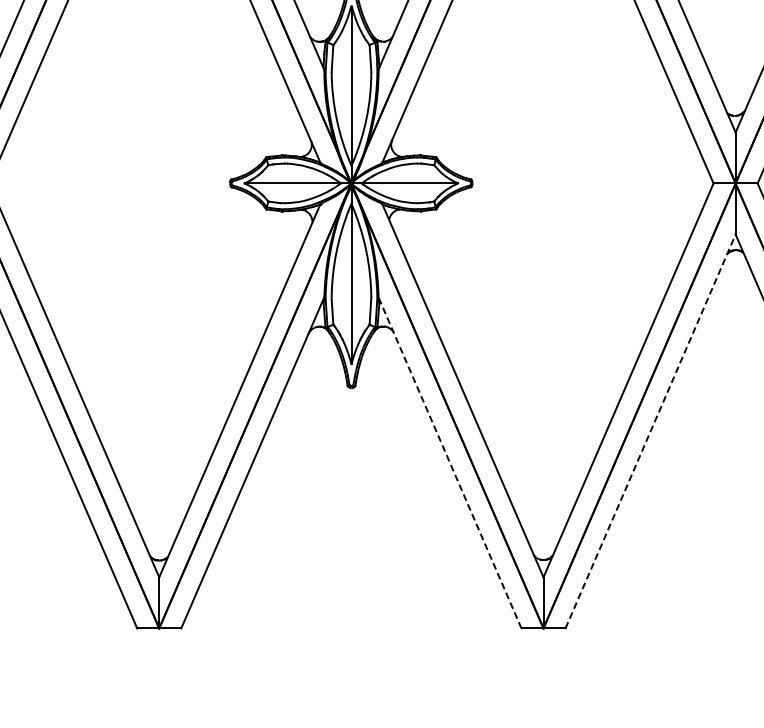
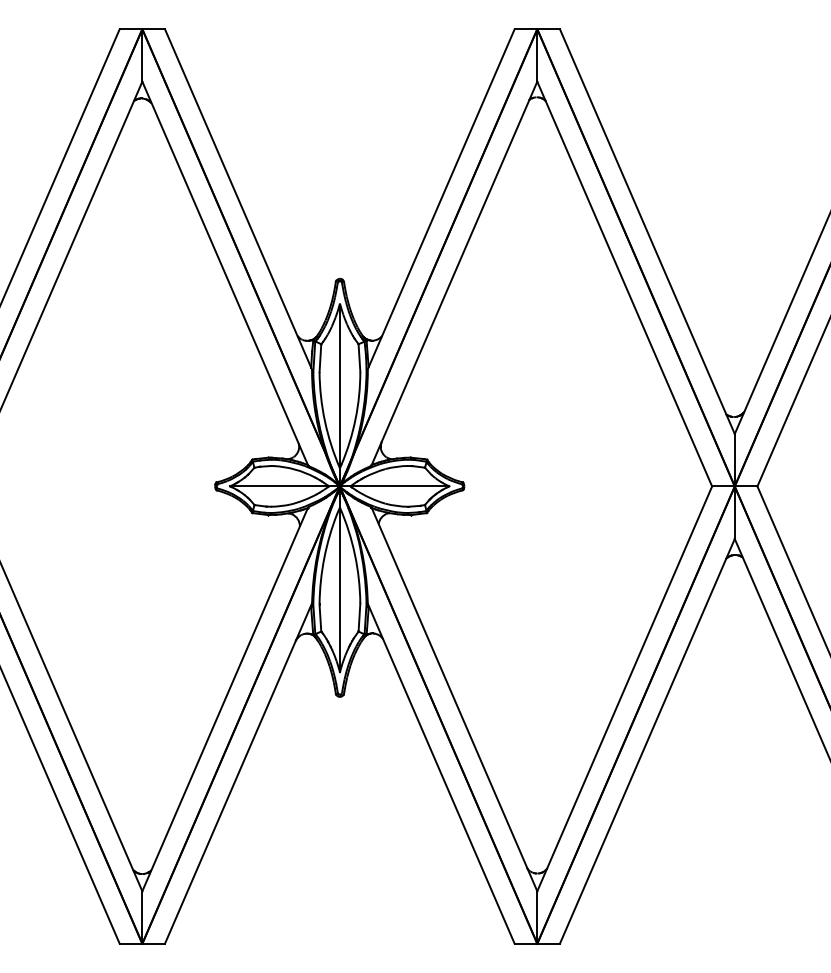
line: (650, 431) -> (647, 741), dashed -> solid
line: (450, 462) -> (441, 773), dashed -> solid

